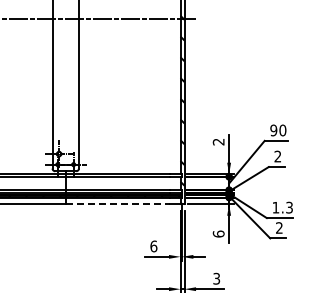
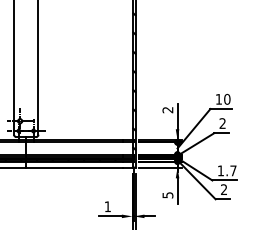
text: (273, 130) -> (218, 99), 90 -> 10
line: (118, 204) -> (75, 167), dashed -> solid
text: (289, 207) -> (233, 170), 1.3 -> 1.7
text: (218, 233) -> (167, 194), 6 -> 5
text: (153, 246) -> (107, 206), 6 -> 1

